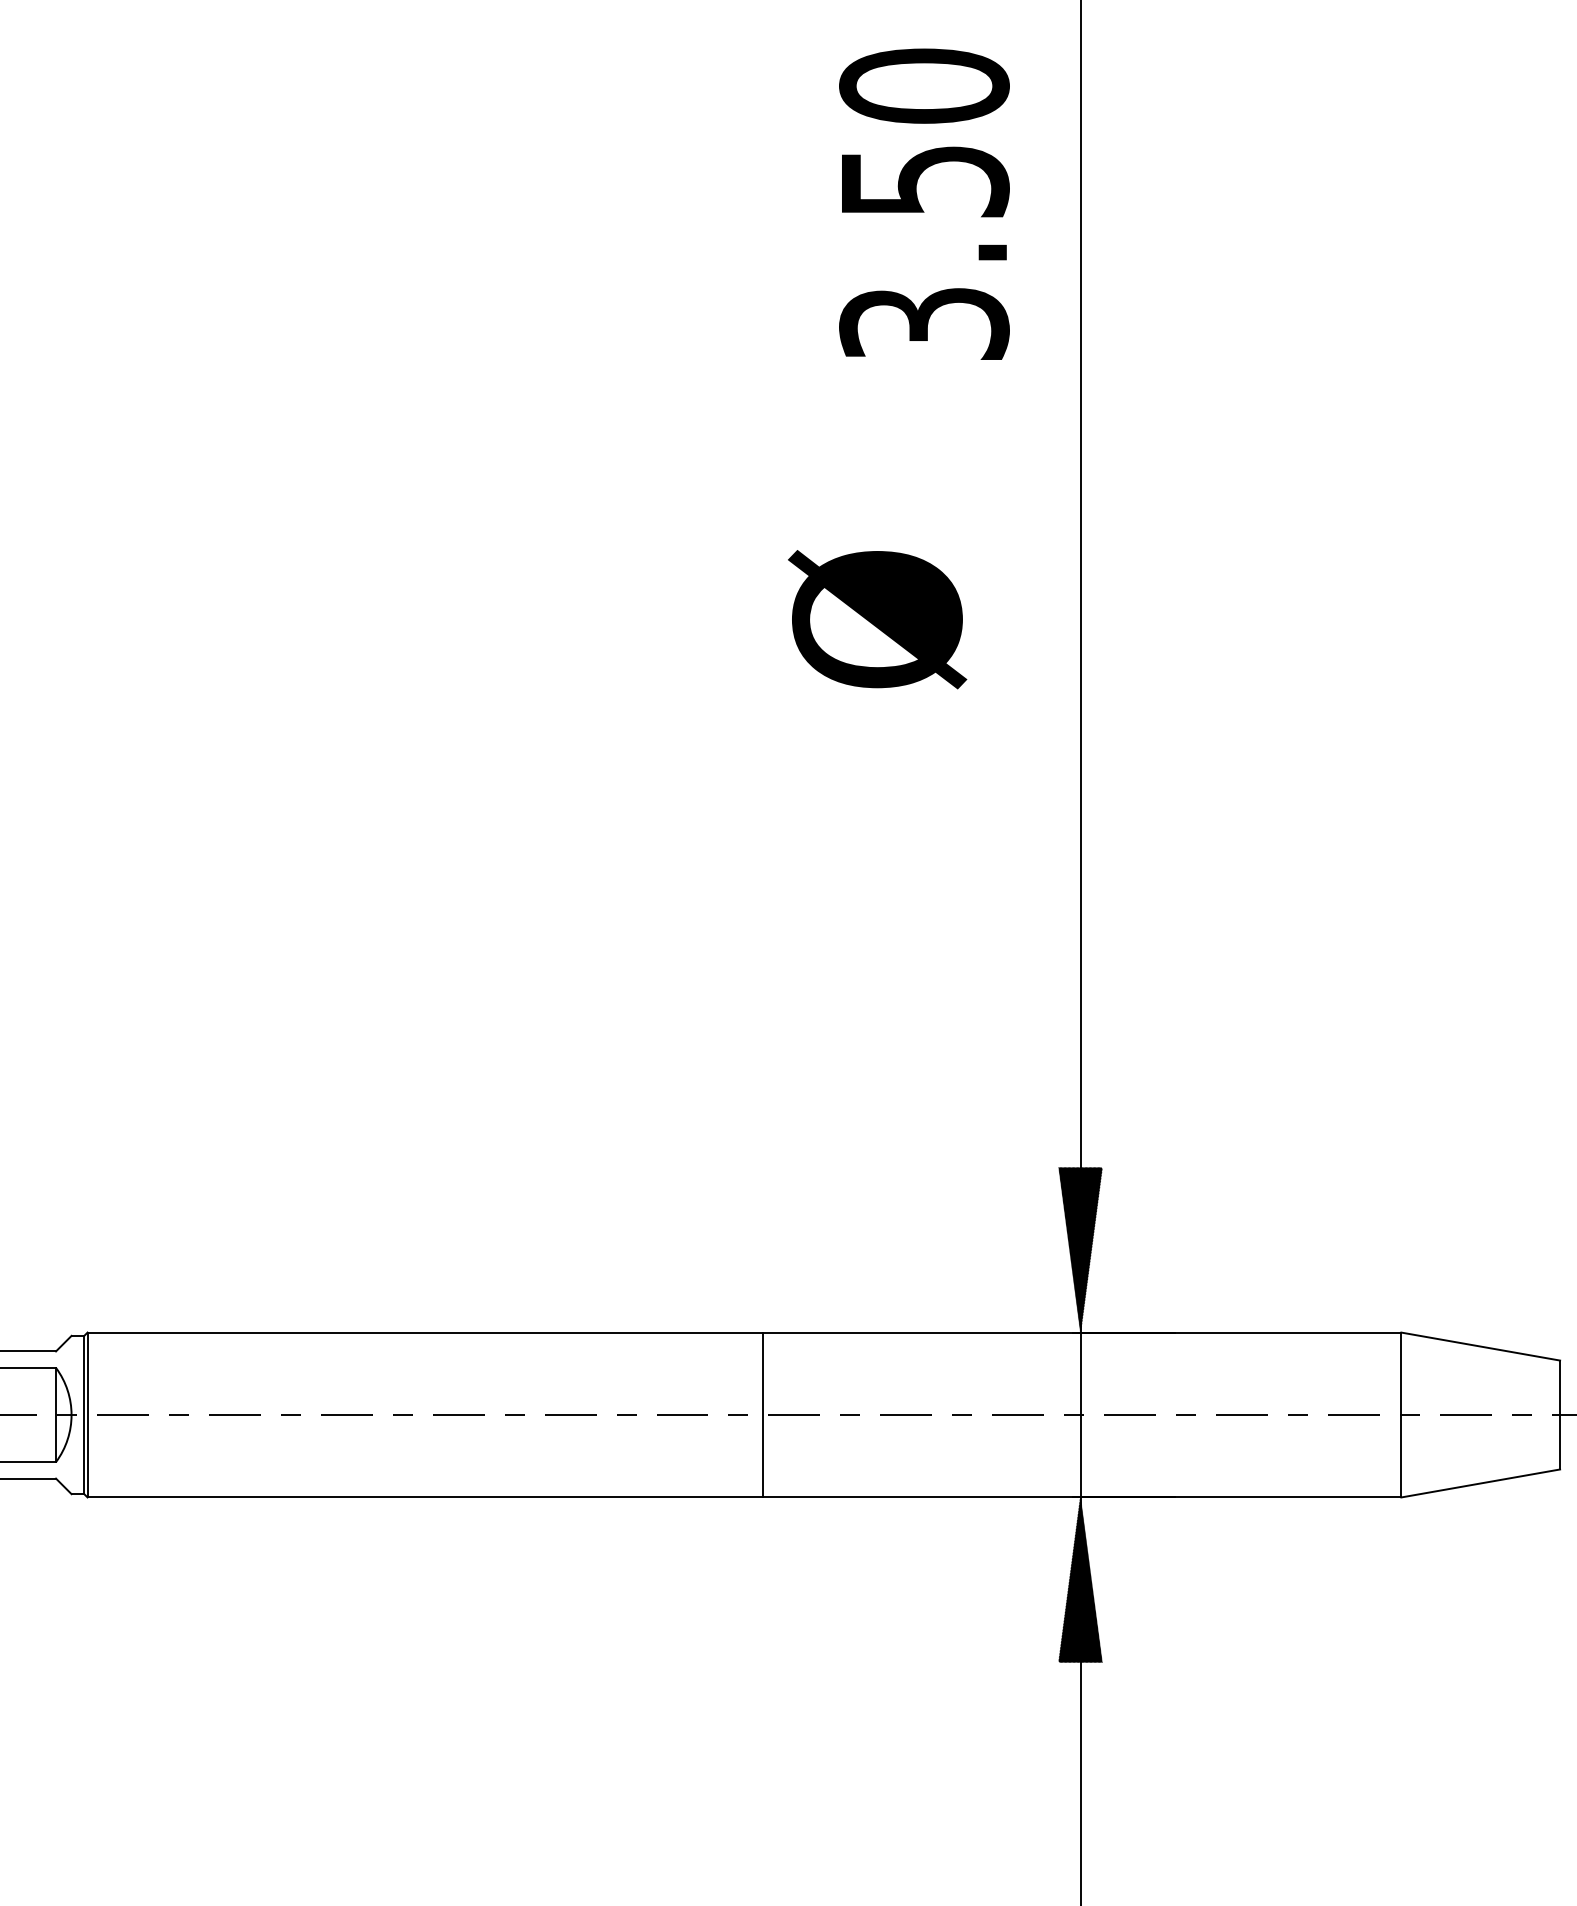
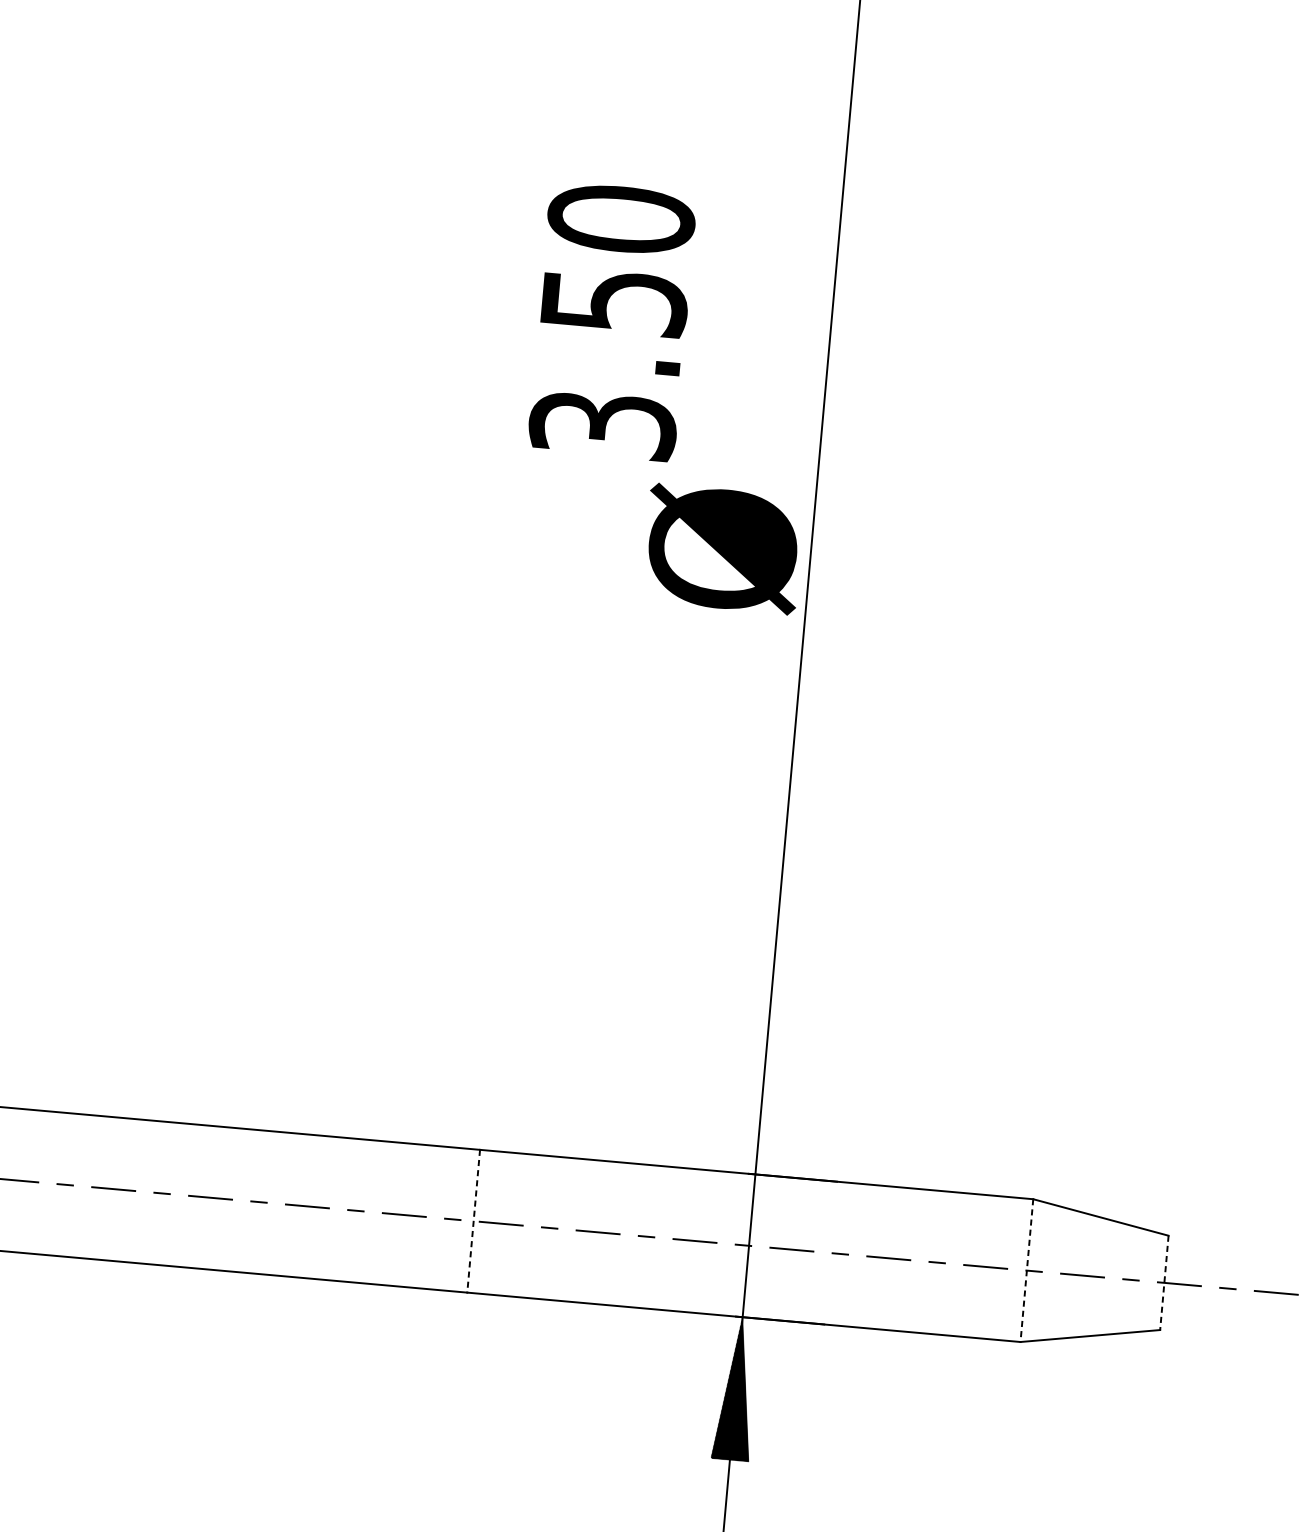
text: (924, 203) -> (612, 320), moved
text: (877, 619) -> (723, 549), moved
hatch: (1080, 1249) -> (761, 1102), removed
line: (762, 1415) -> (473, 1221), solid -> dashed
line: (1401, 1415) -> (1026, 1271), solid -> dashed
line: (1560, 1415) -> (1164, 1283), solid -> dashed

